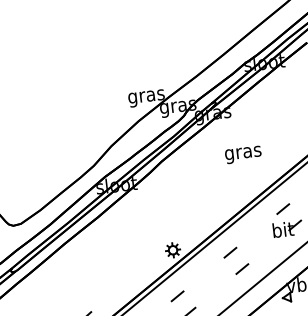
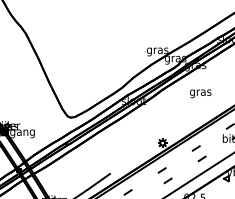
text: (243, 154) -> (200, 93), moved

